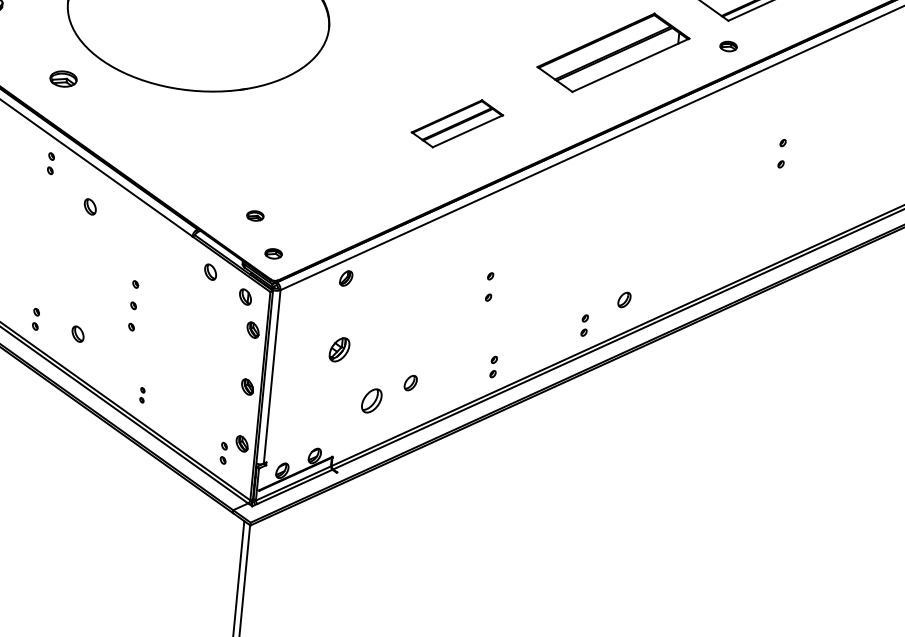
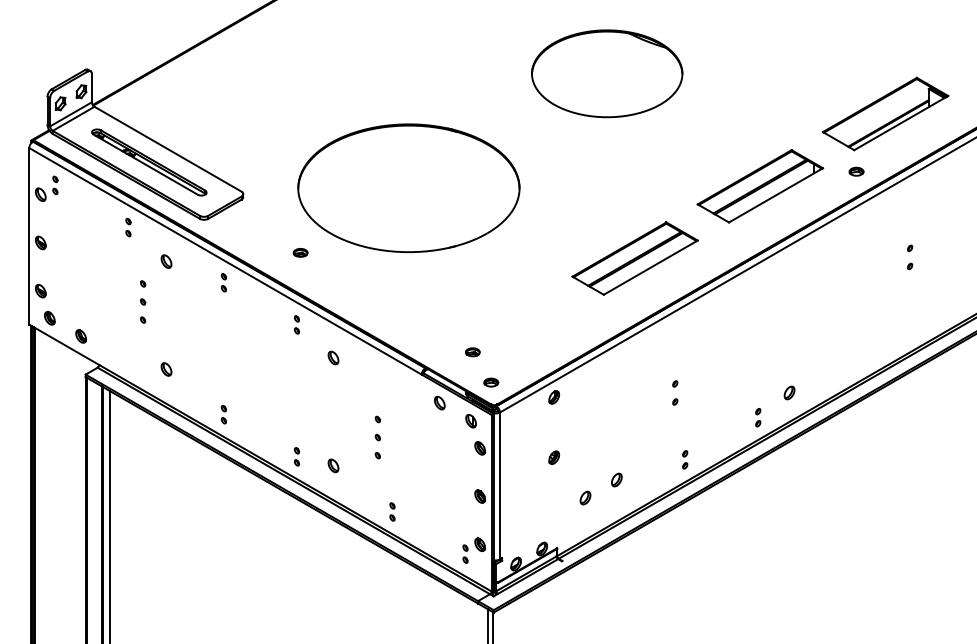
part: (63, 78) -> (300, 252), size x0.62
part: (456, 123) -> (634, 258), size x1.67
part: (338, 349) -> (553, 457), size x0.62
part: (142, 394) -> (392, 511), size x1.43
part: (371, 400) -> (585, 497), size x0.62

